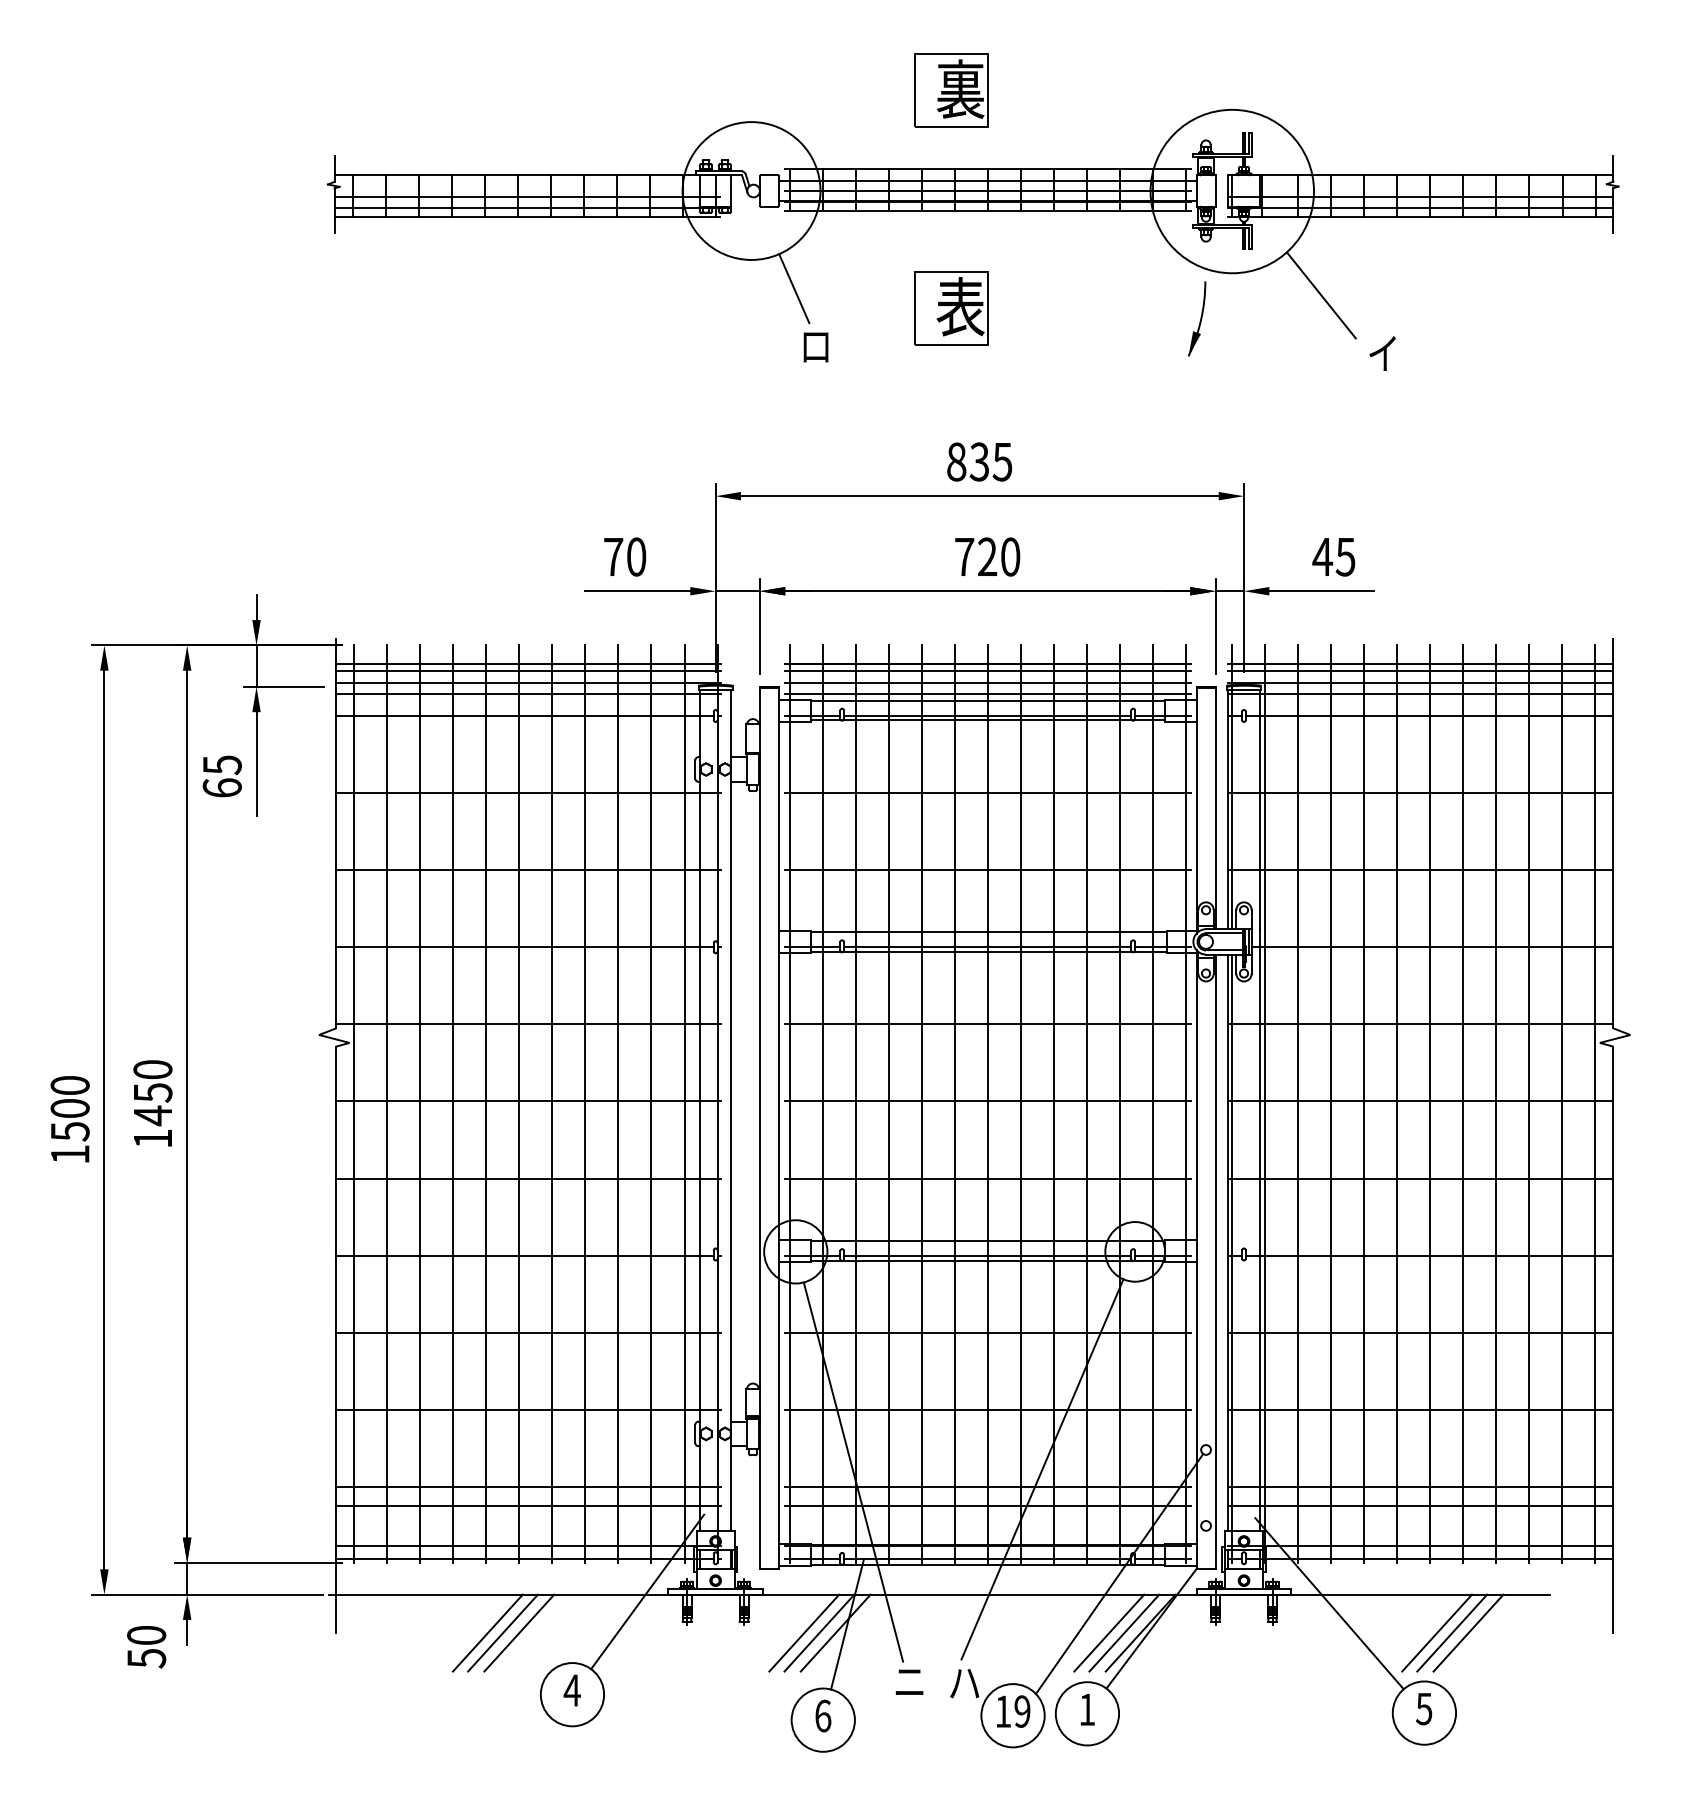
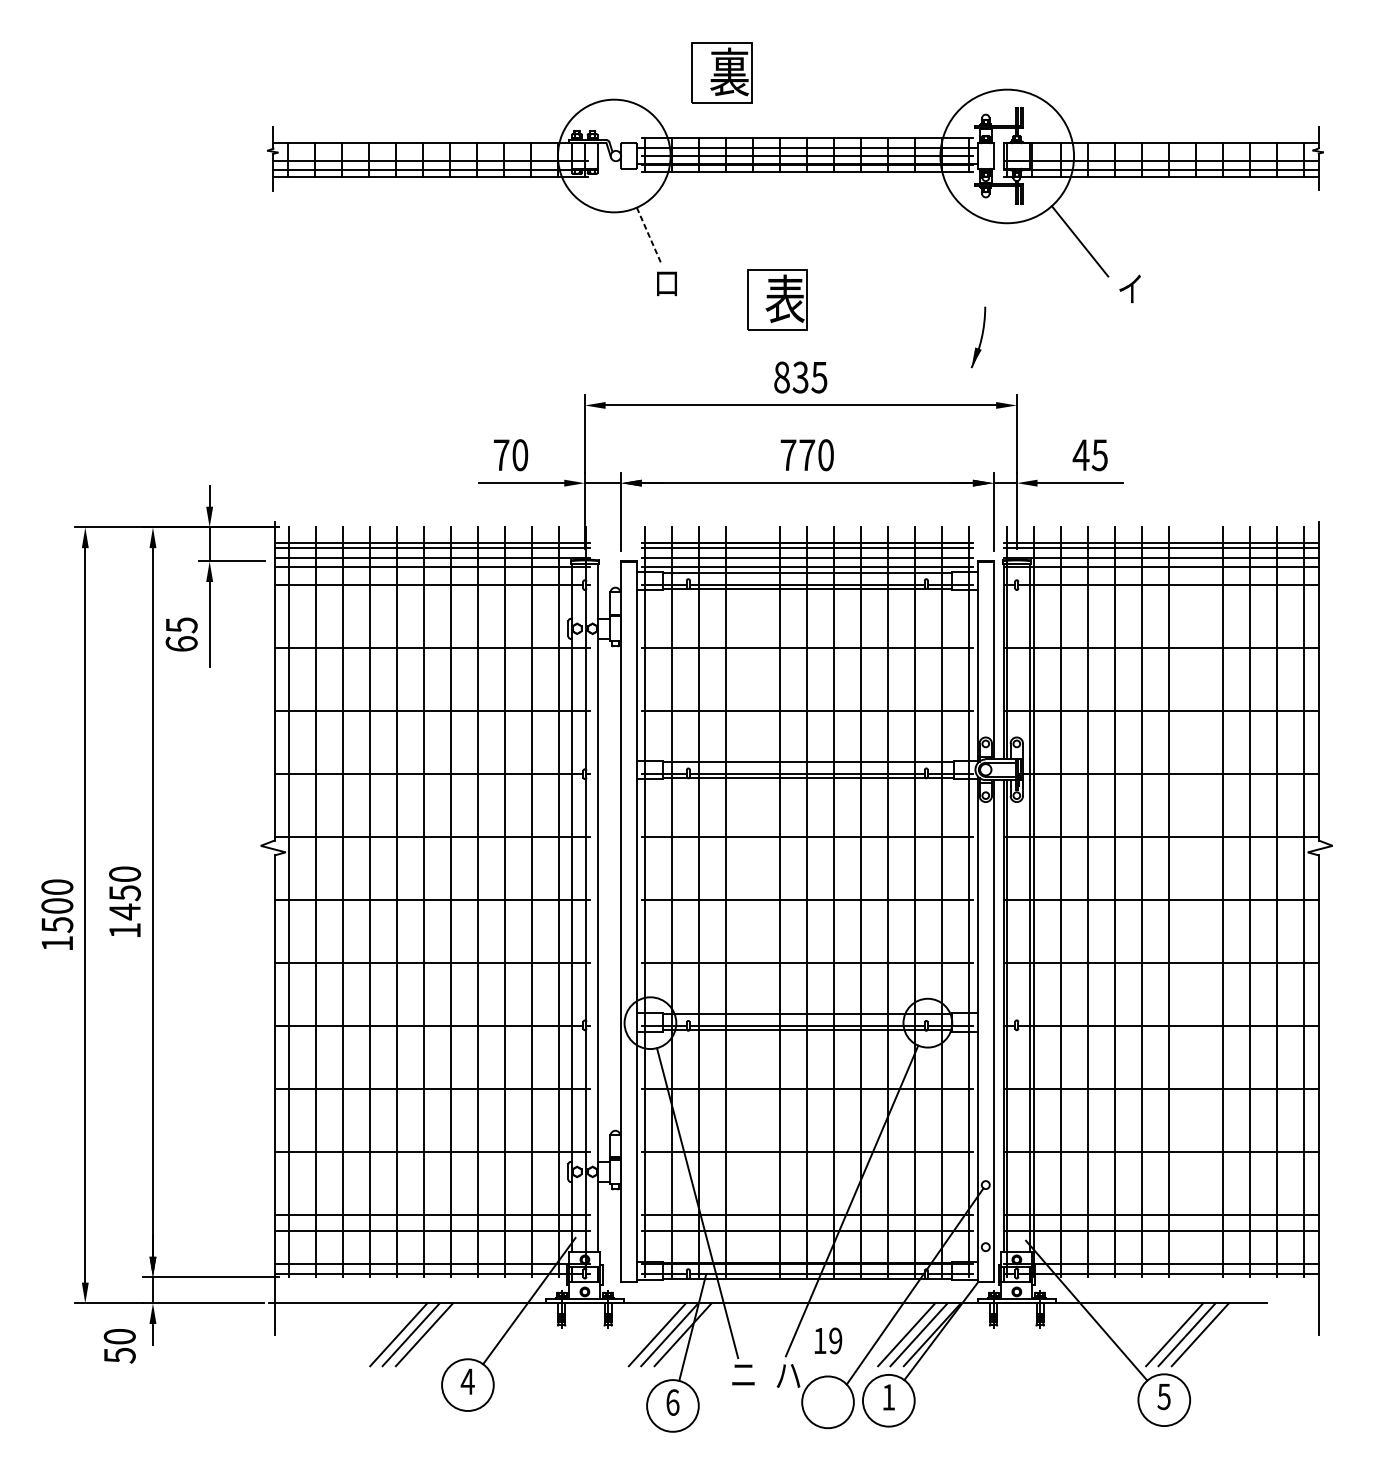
part: (951, 90) -> (722, 73), moved
line: (794, 288) -> (649, 235), solid -> dashed
part: (951, 308) -> (777, 300), moved
part: (1196, 318) -> (977, 337), moved
text: (987, 556) -> (807, 454), 720 -> 770
line: (921, 1104) -> (753, 902), removed
line: (1463, 1104) -> (1196, 902), removed
text: (1013, 1711) -> (828, 1340), moved

